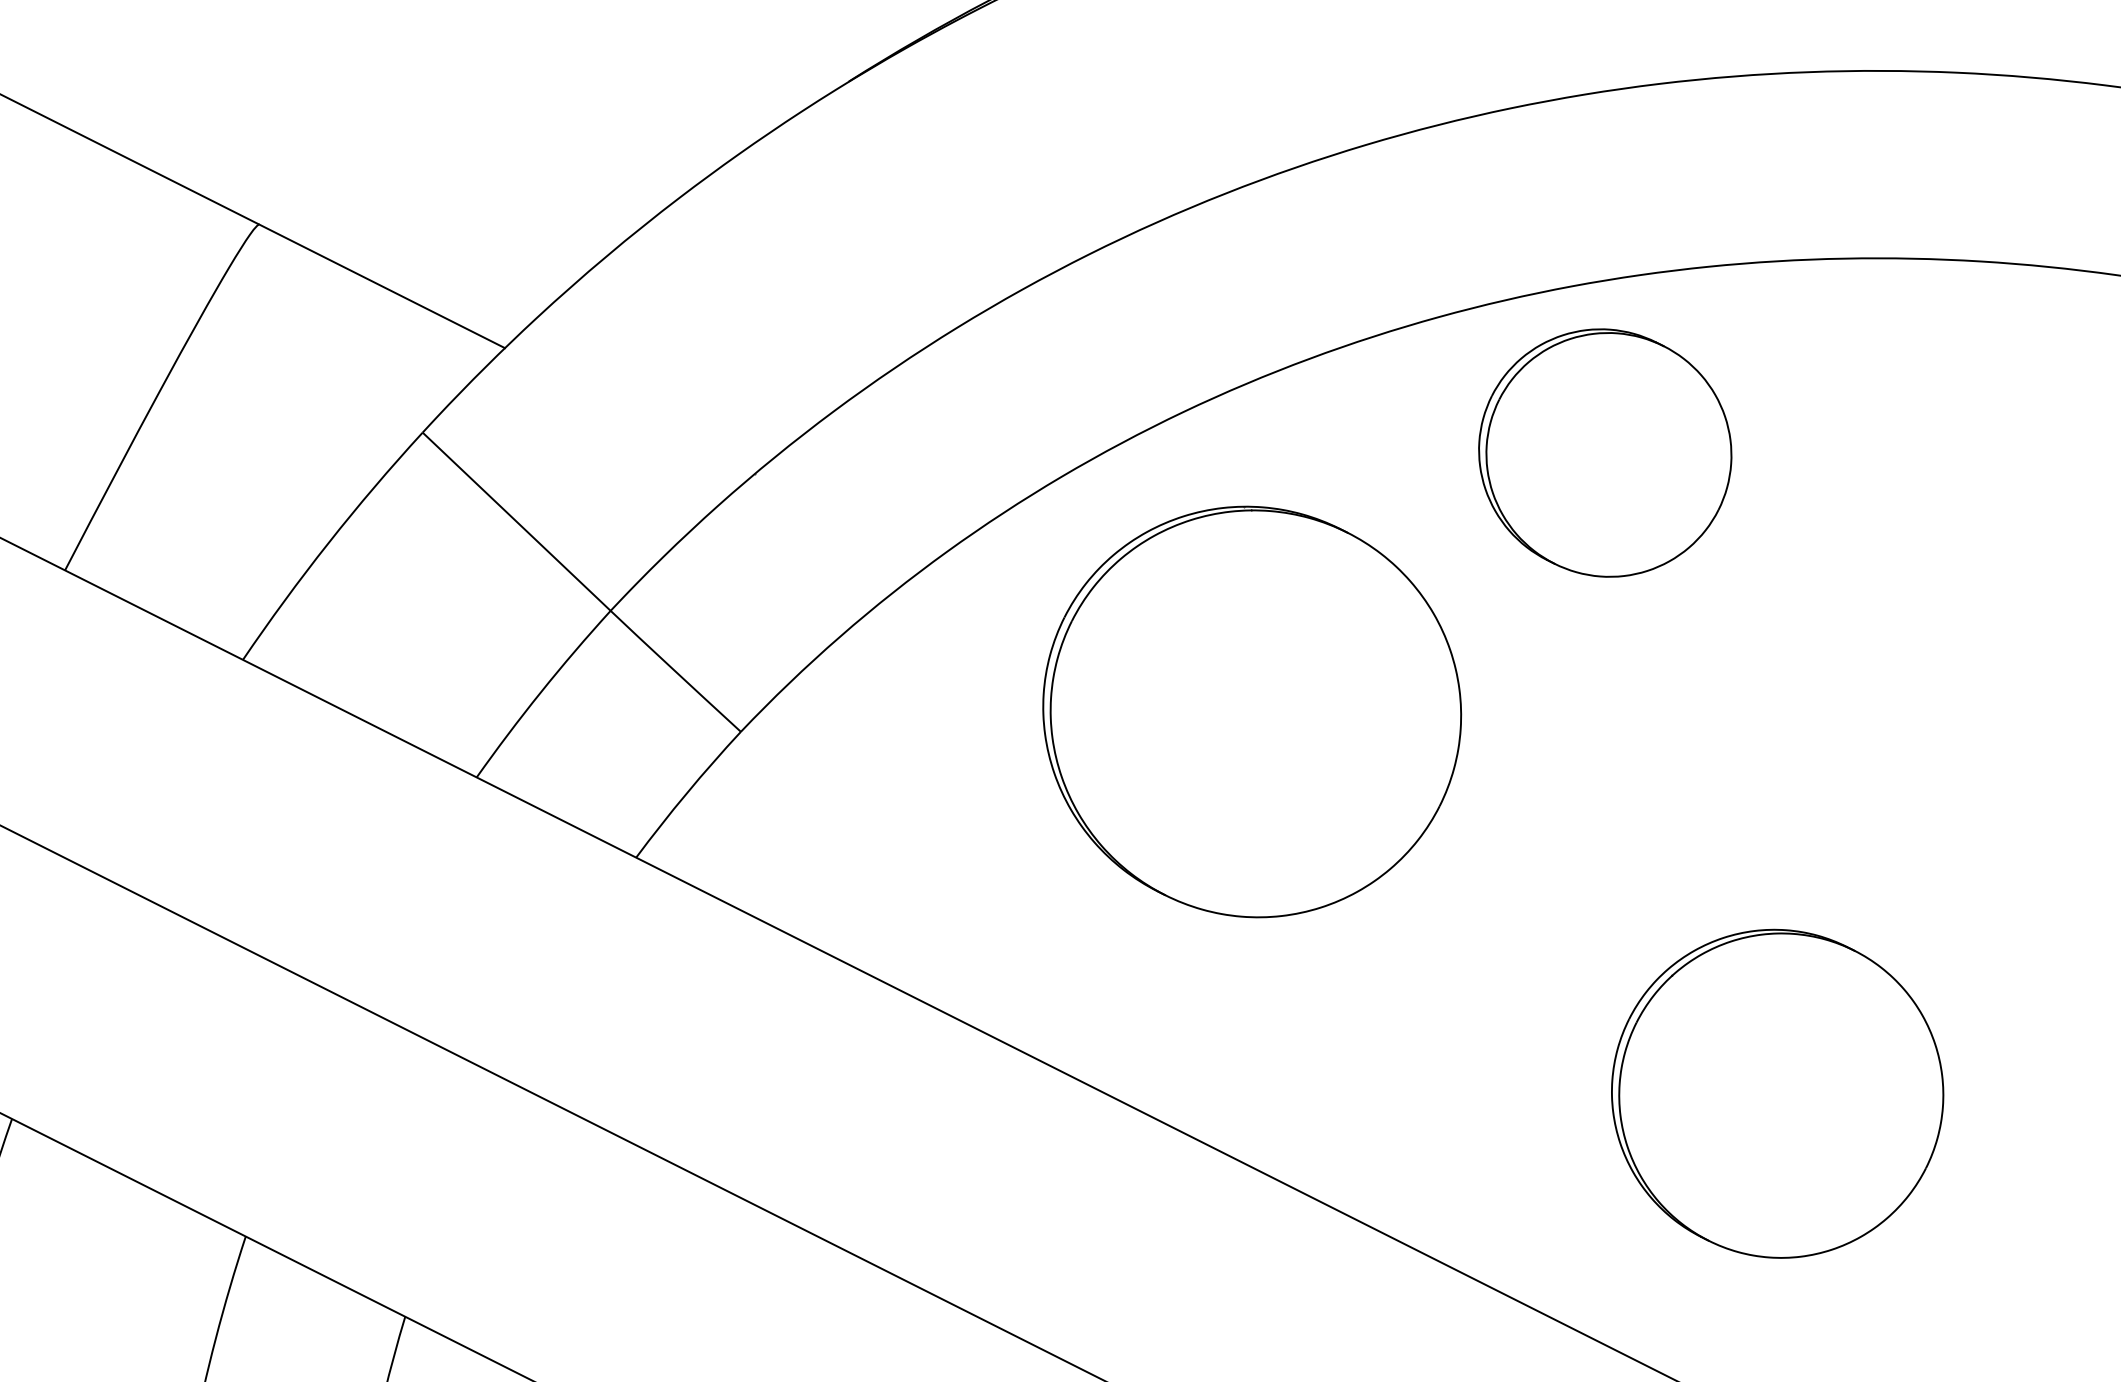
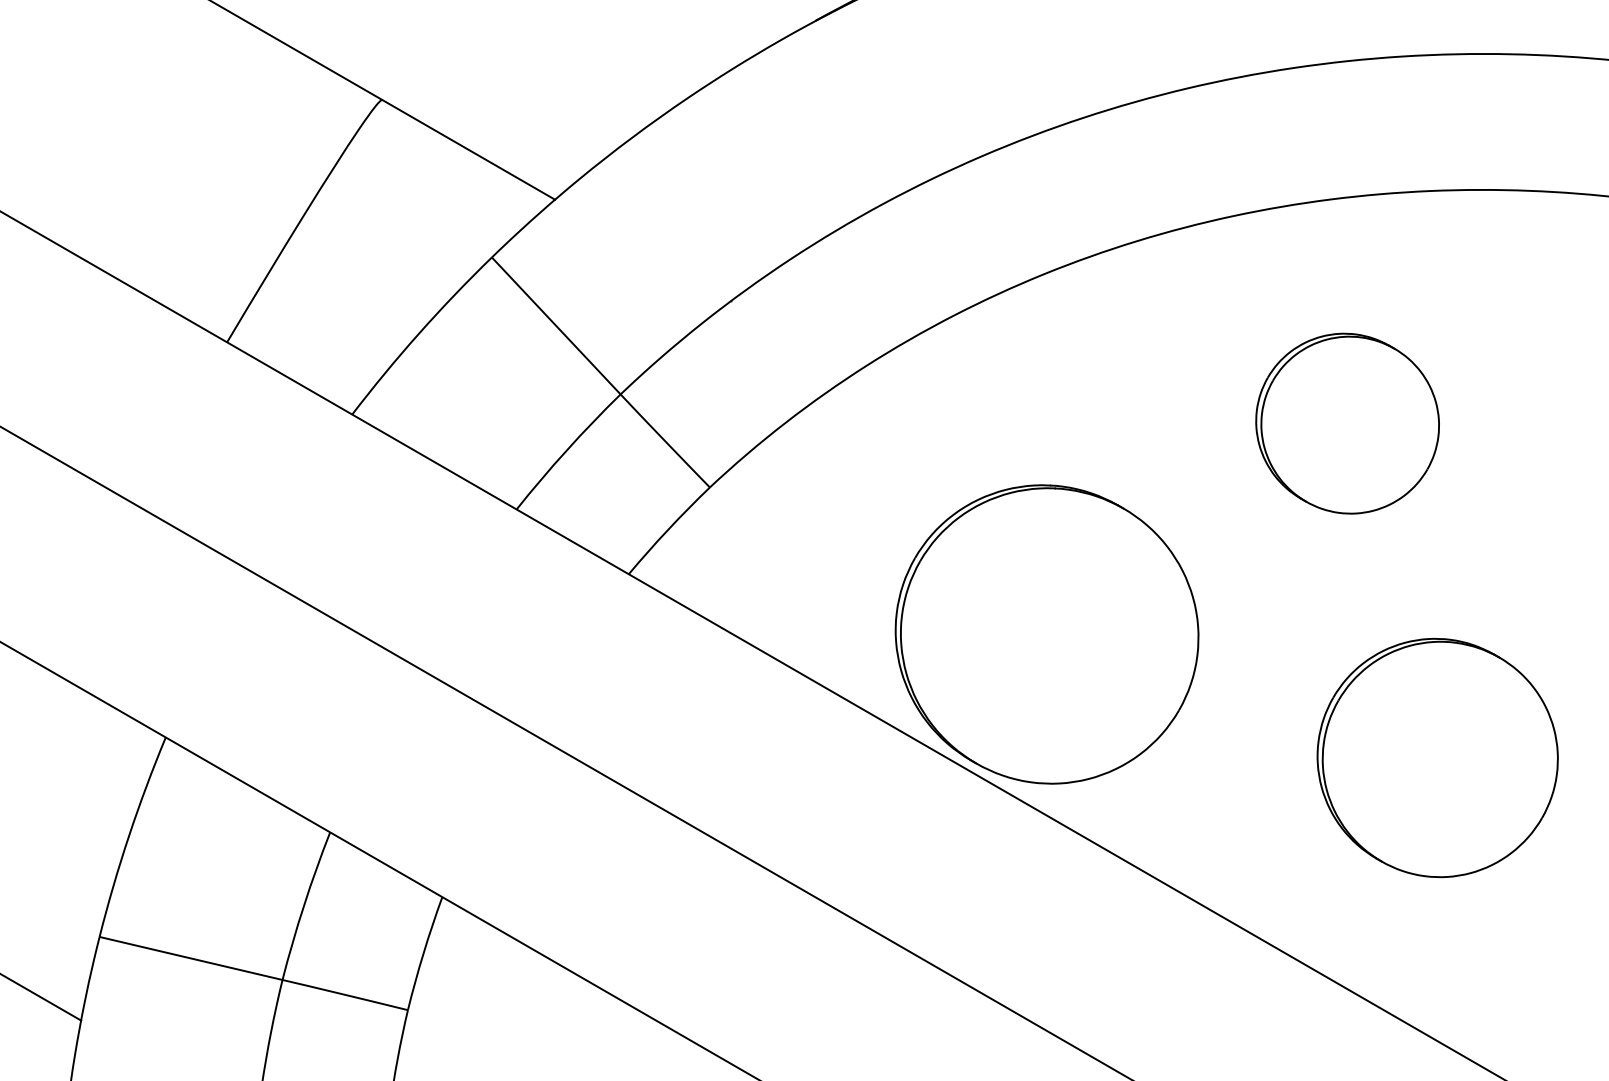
part: (1605, 452) -> (1347, 423), moved
part: (1251, 712) -> (1046, 634), moved
part: (1777, 1093) -> (1437, 757), moved

